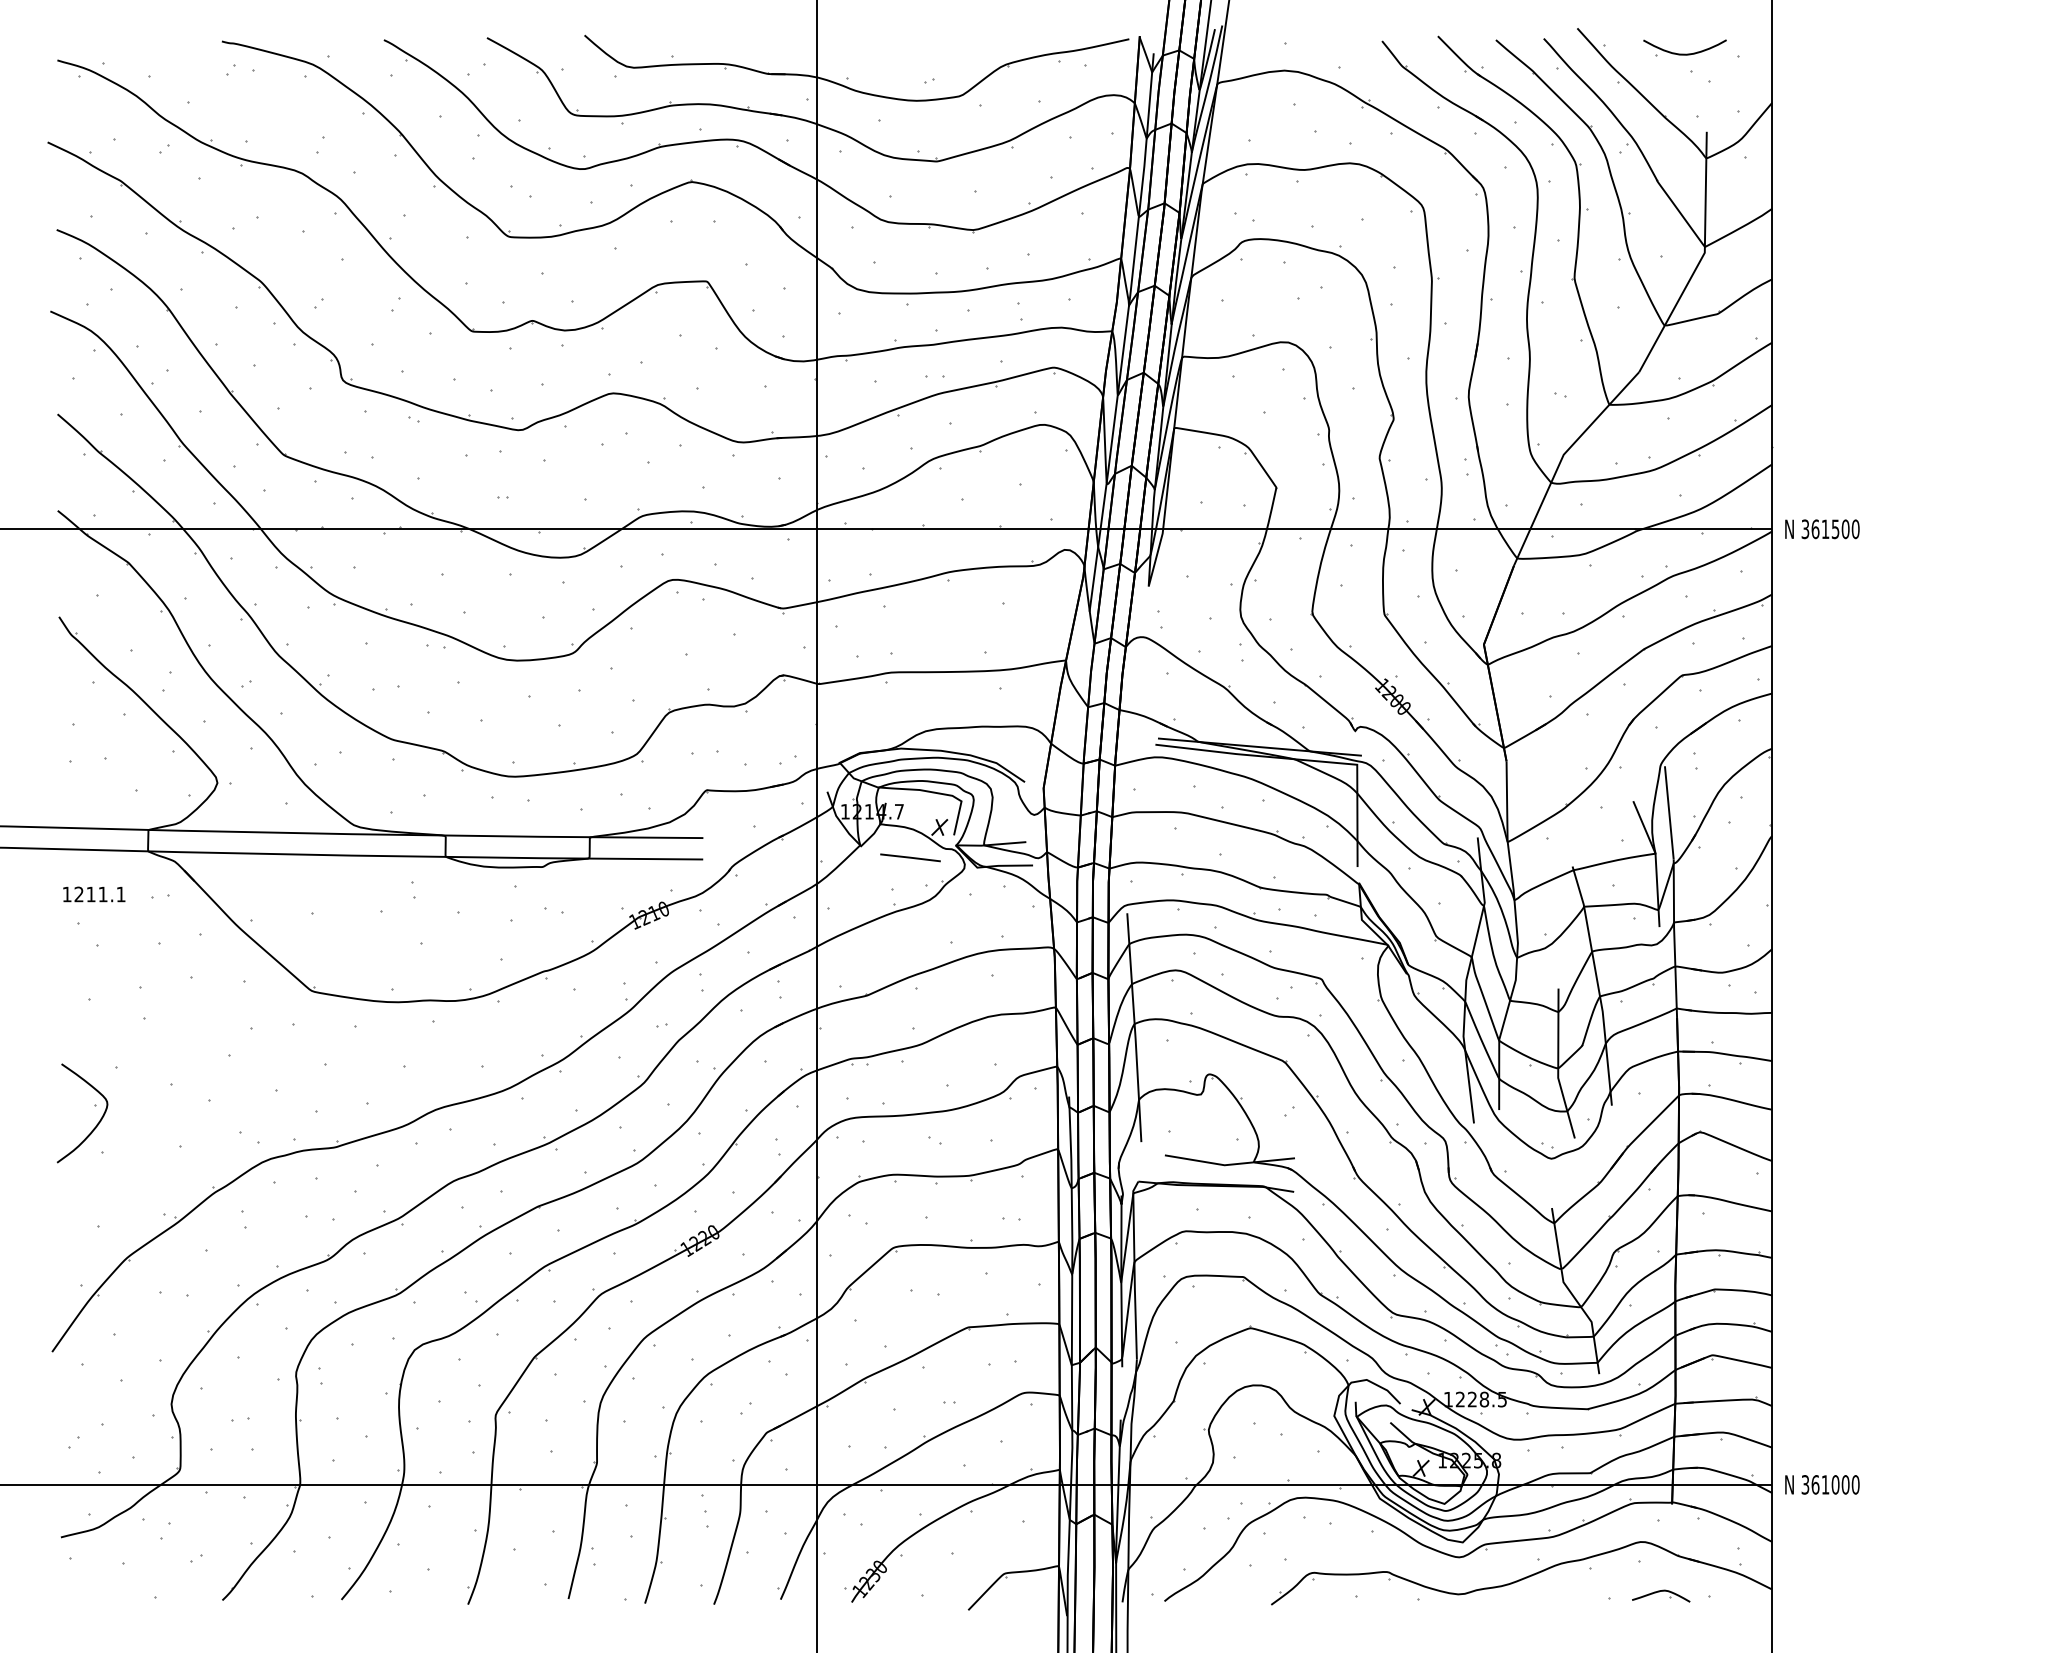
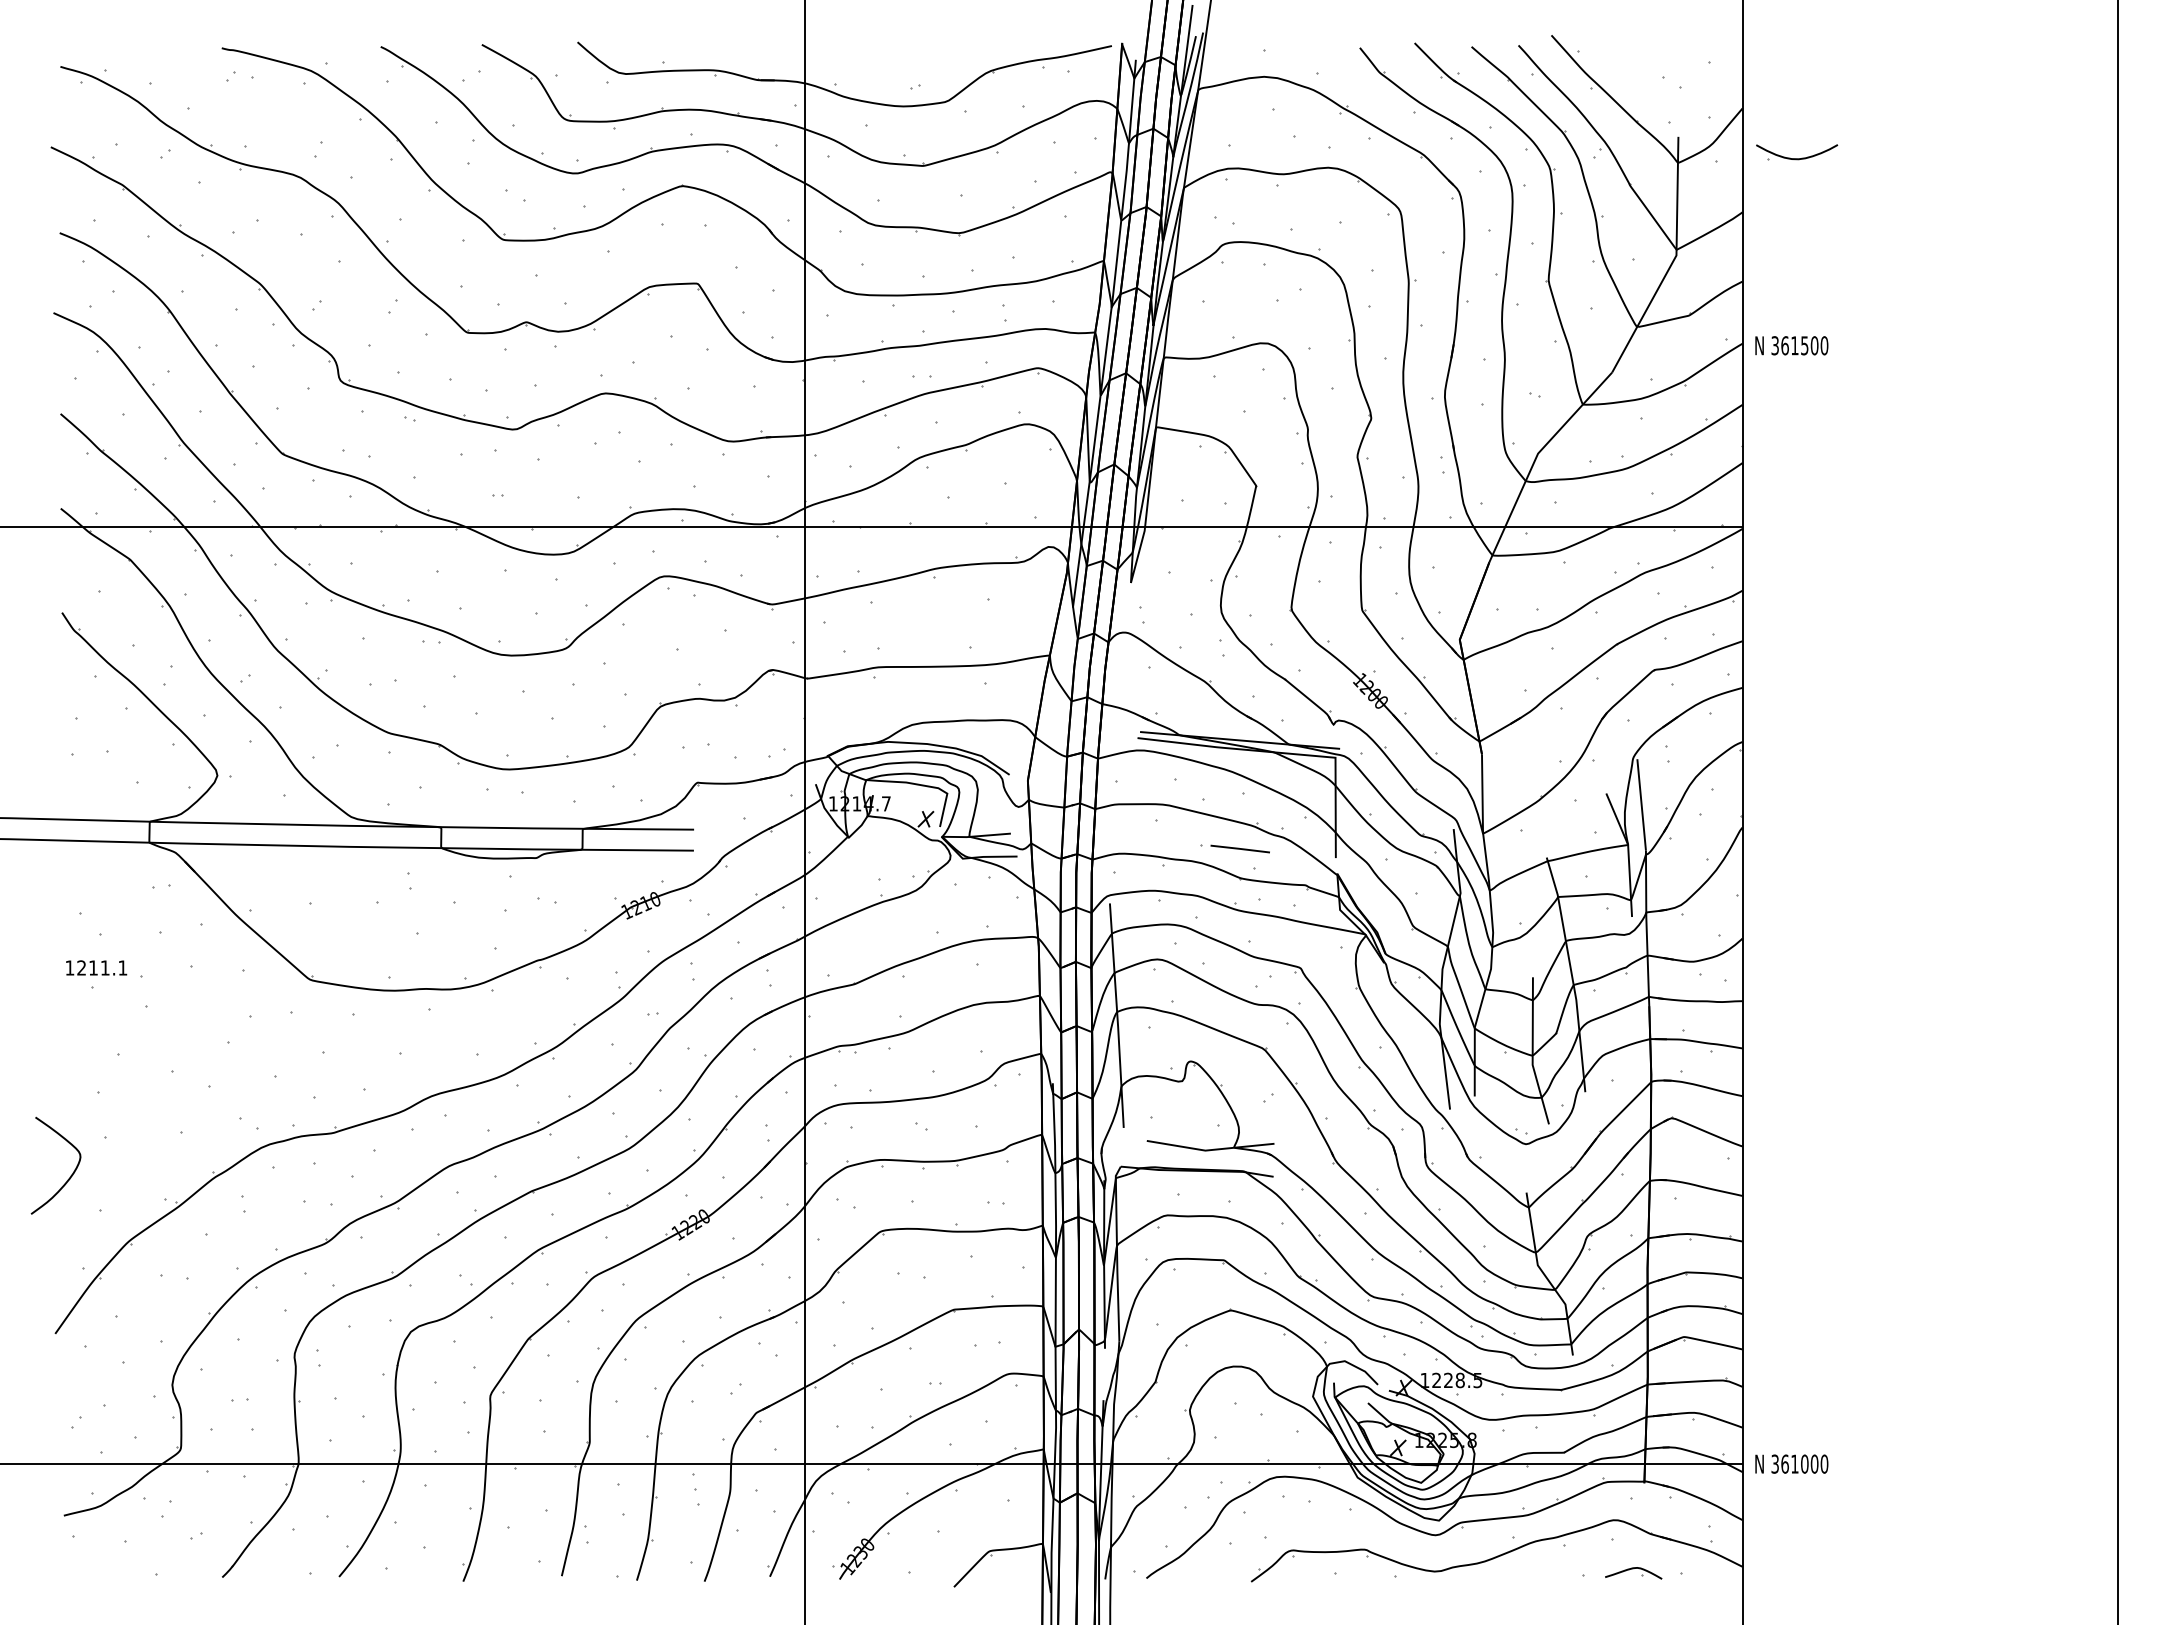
part: (1685, 47) -> (1797, 152), moved
text: (1822, 529) -> (1791, 345), moved
line: (909, 857) -> (1239, 848), moved
text: (94, 893) -> (96, 967), moved
curve: (97, 1123) -> (70, 1175), moved

